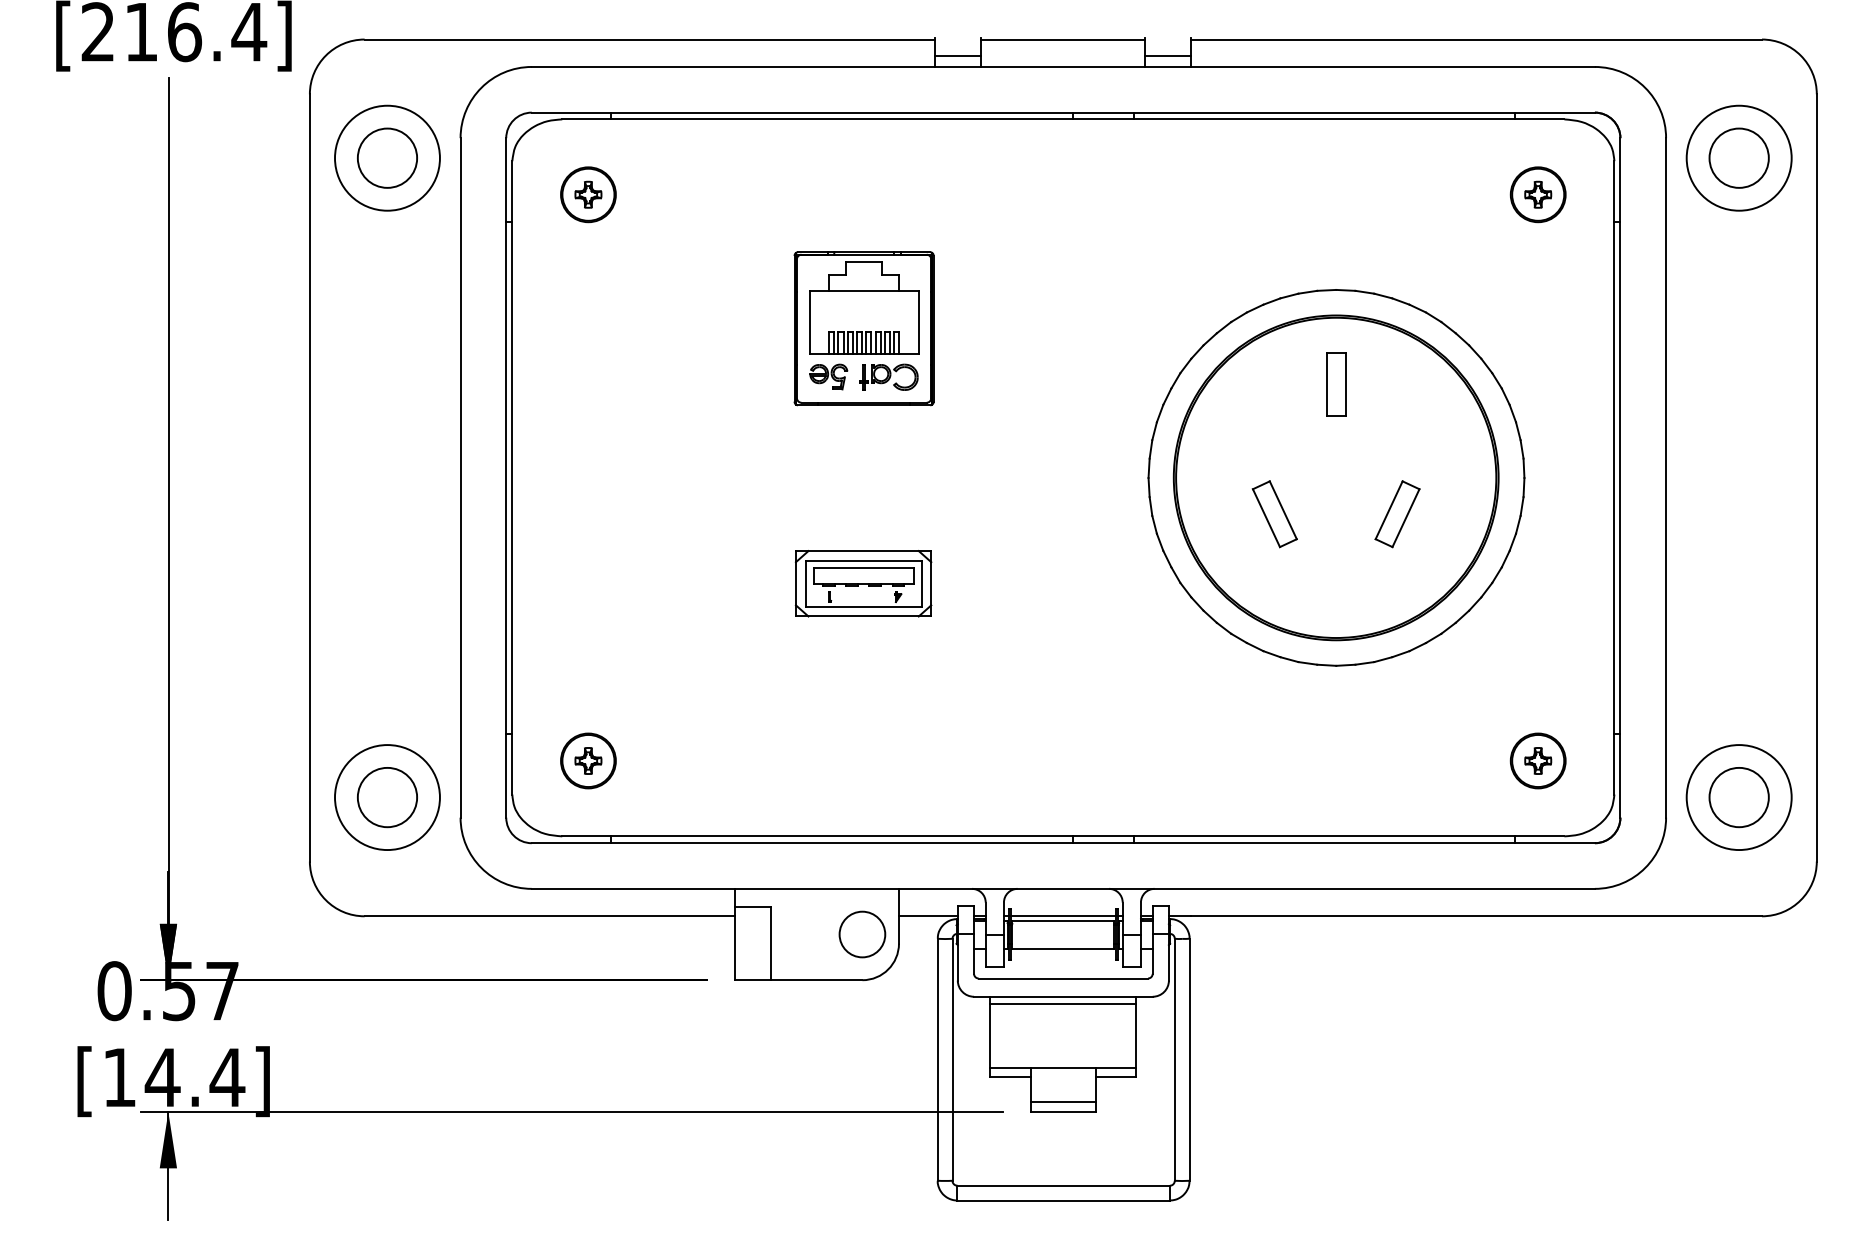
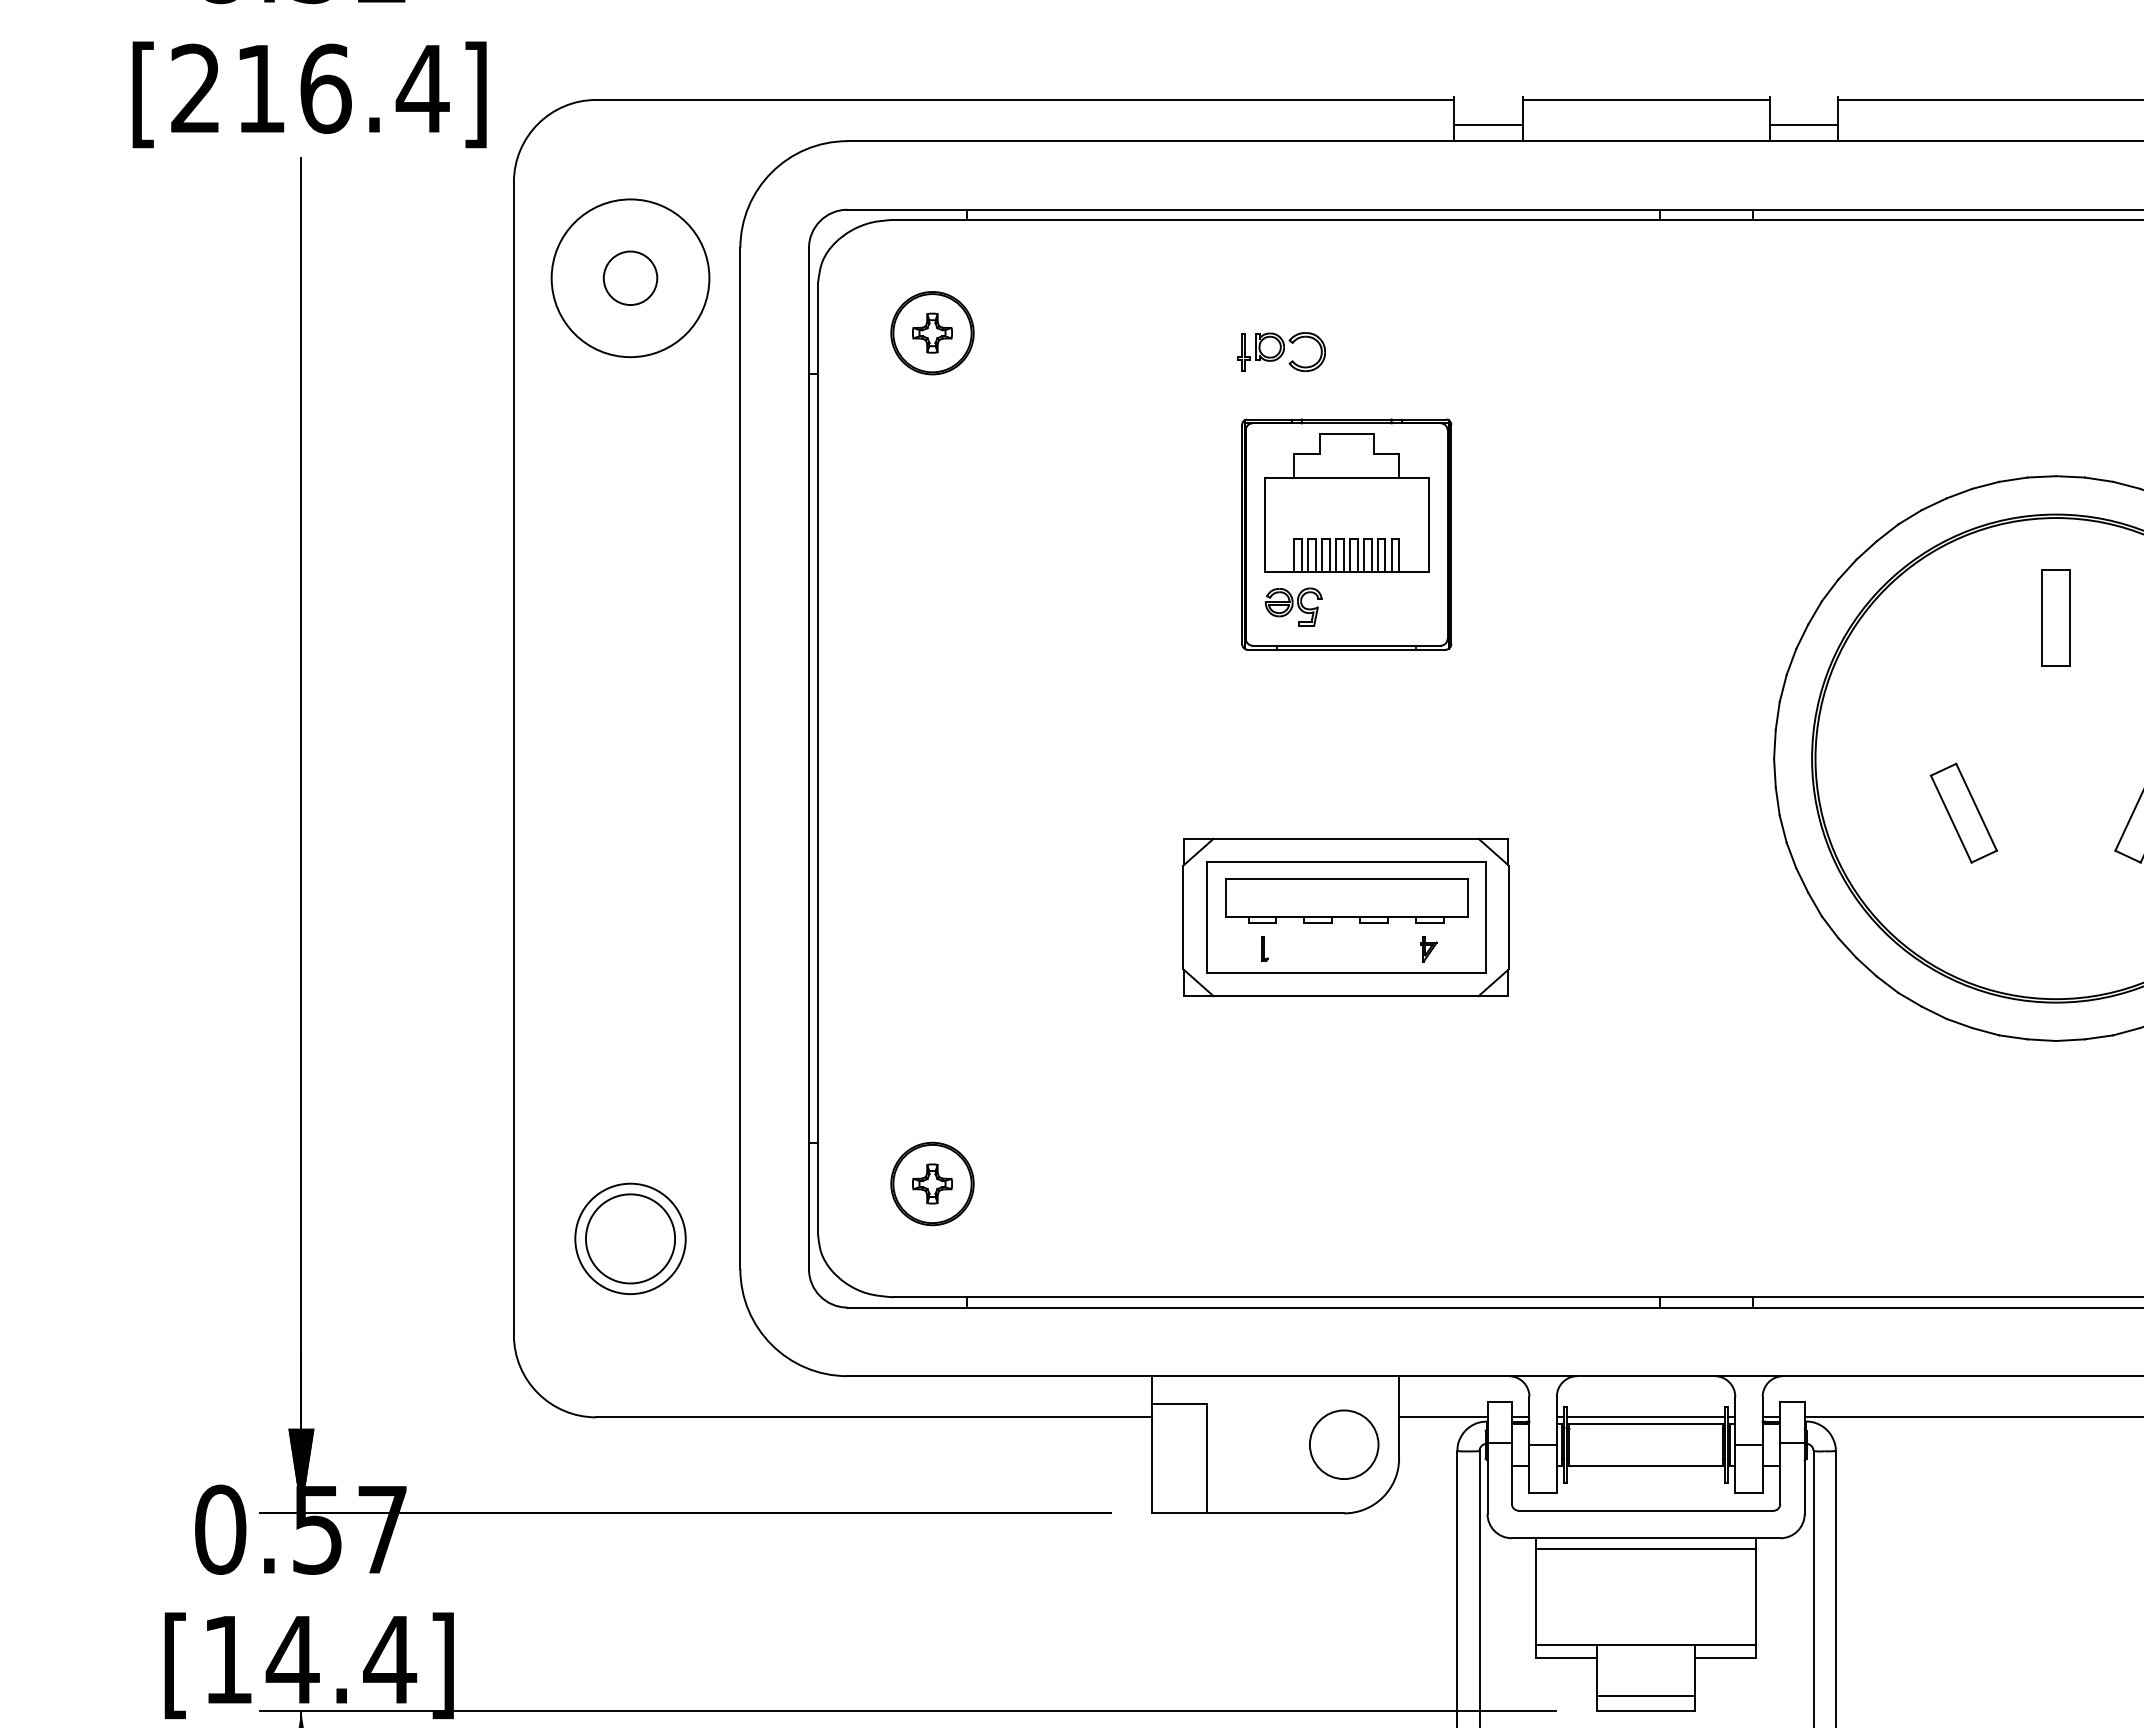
circle: (387, 157) -> (630, 277), size x0.6
part: (888, 376) -> (1281, 350), moved
part: (863, 583) -> (1345, 917), size x1.6
circle: (387, 797) -> (630, 1238), size x0.7

